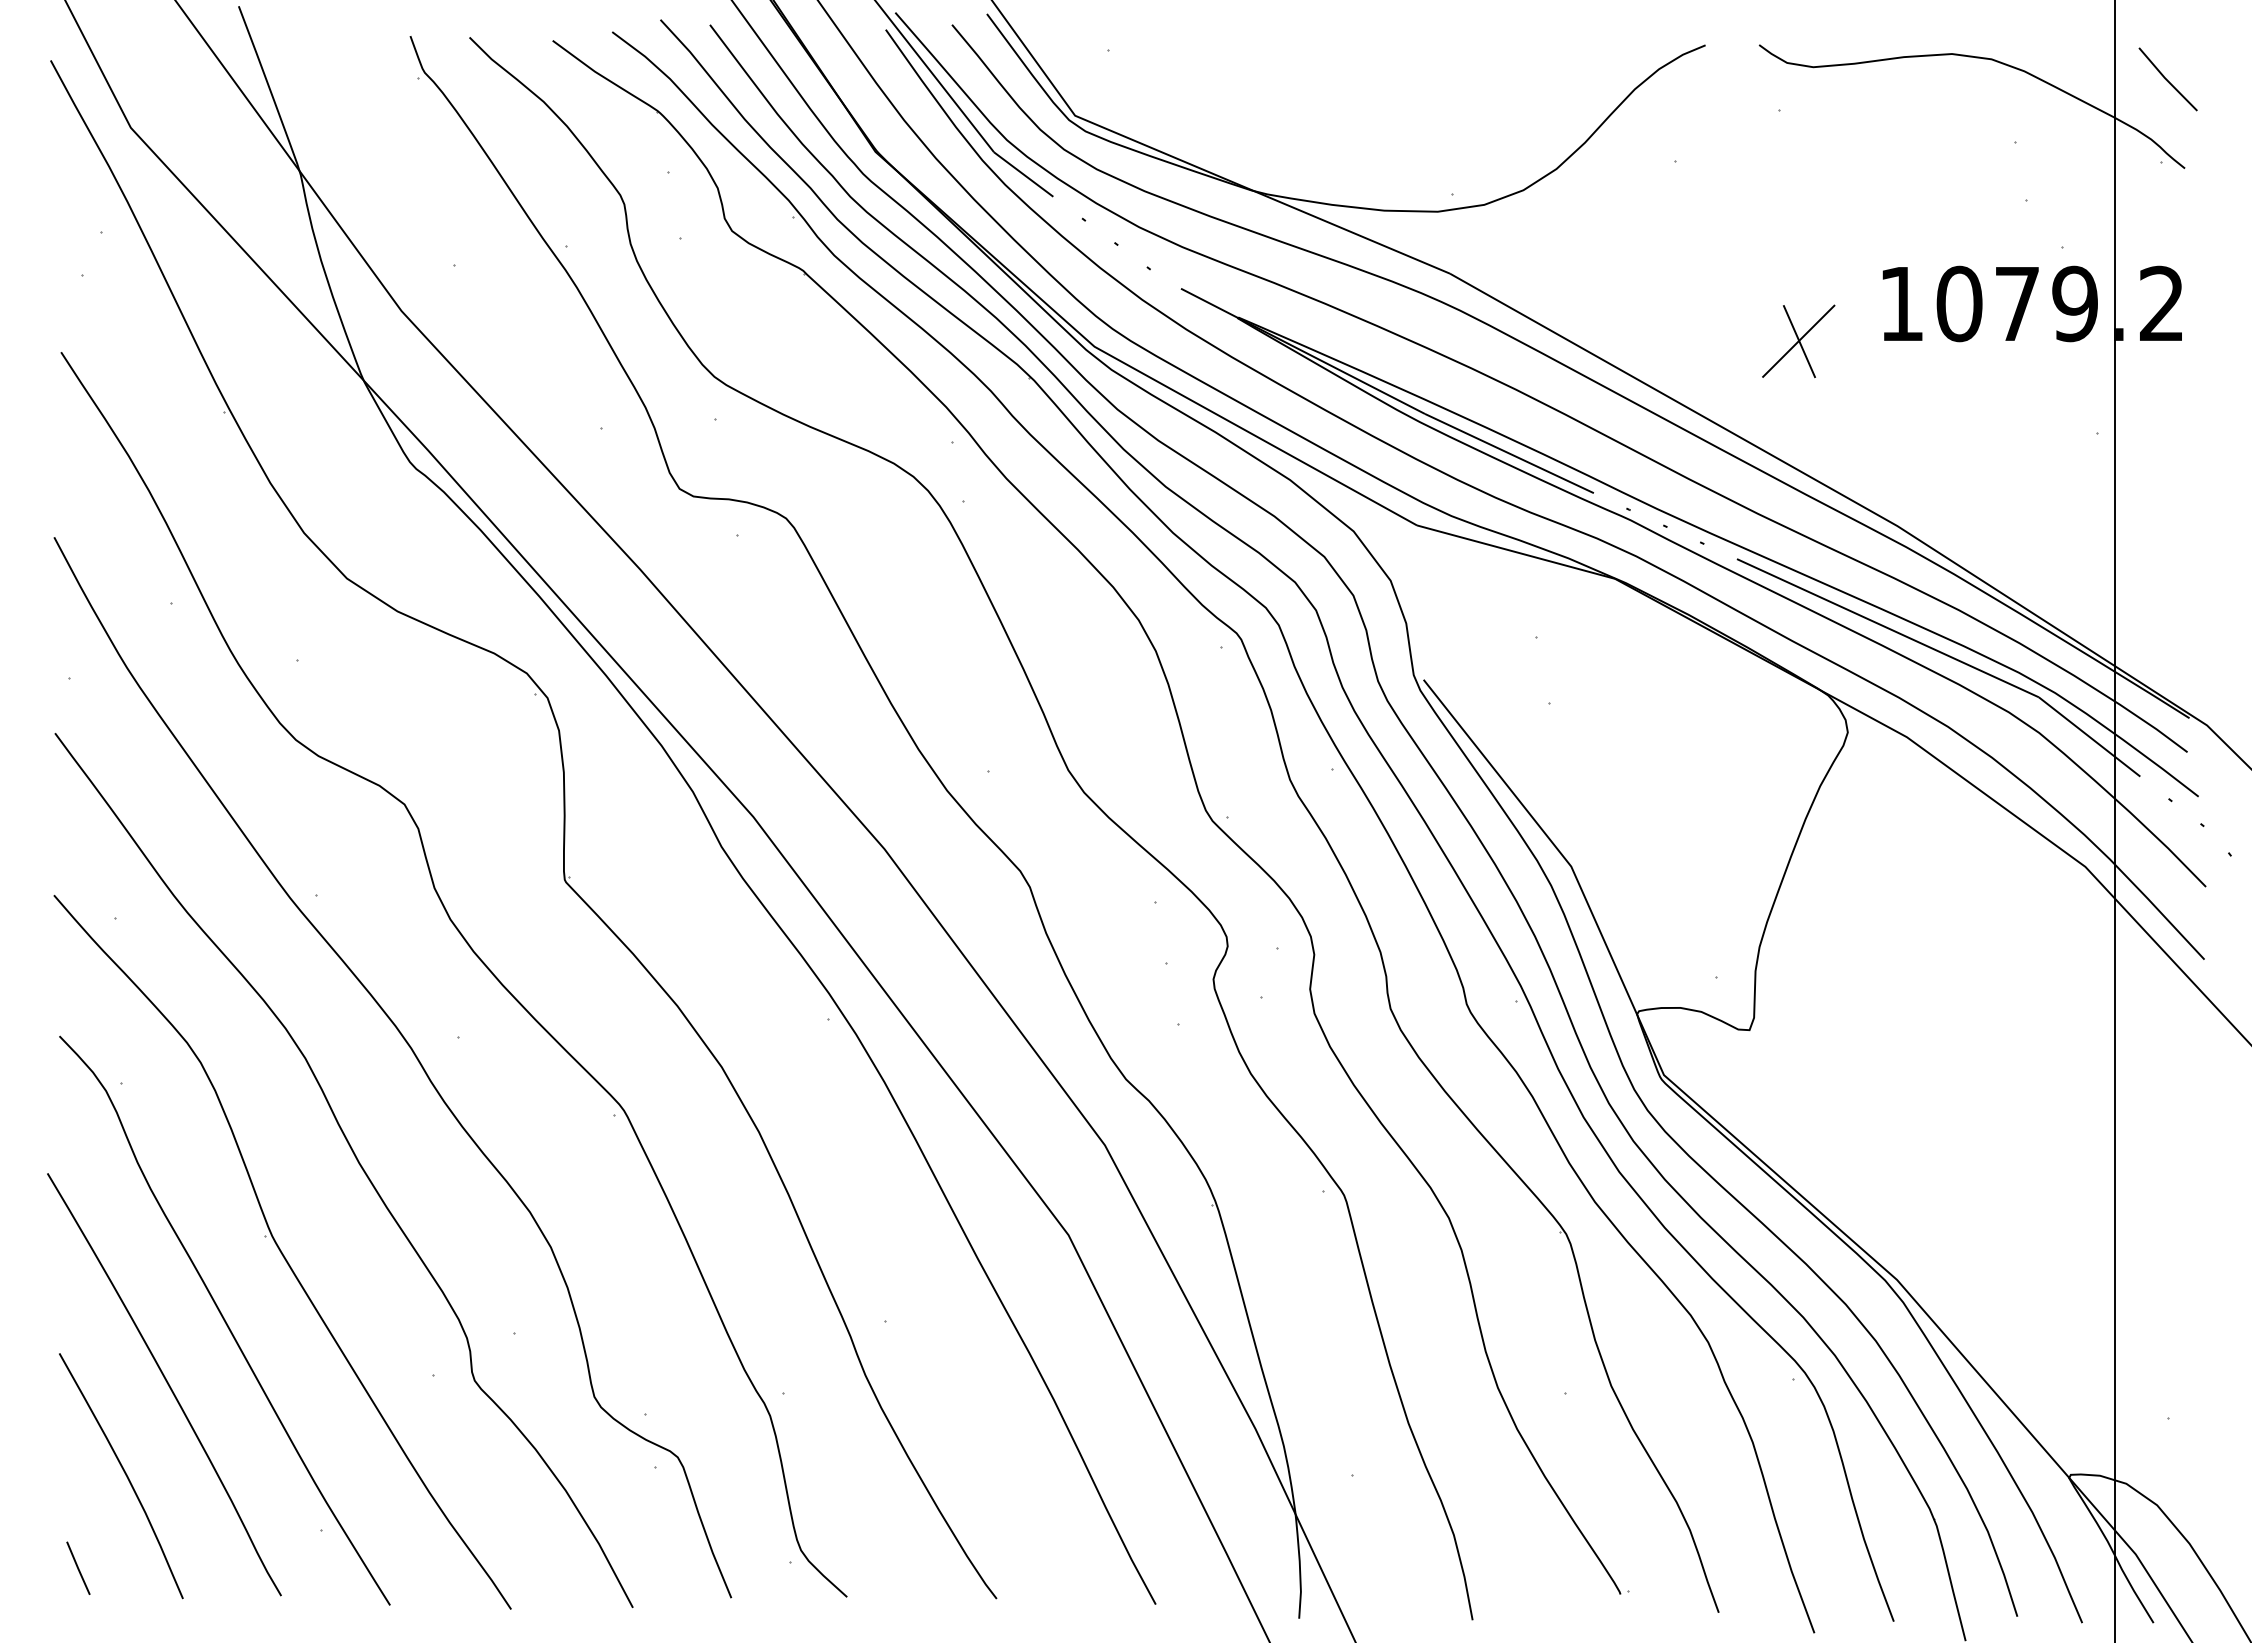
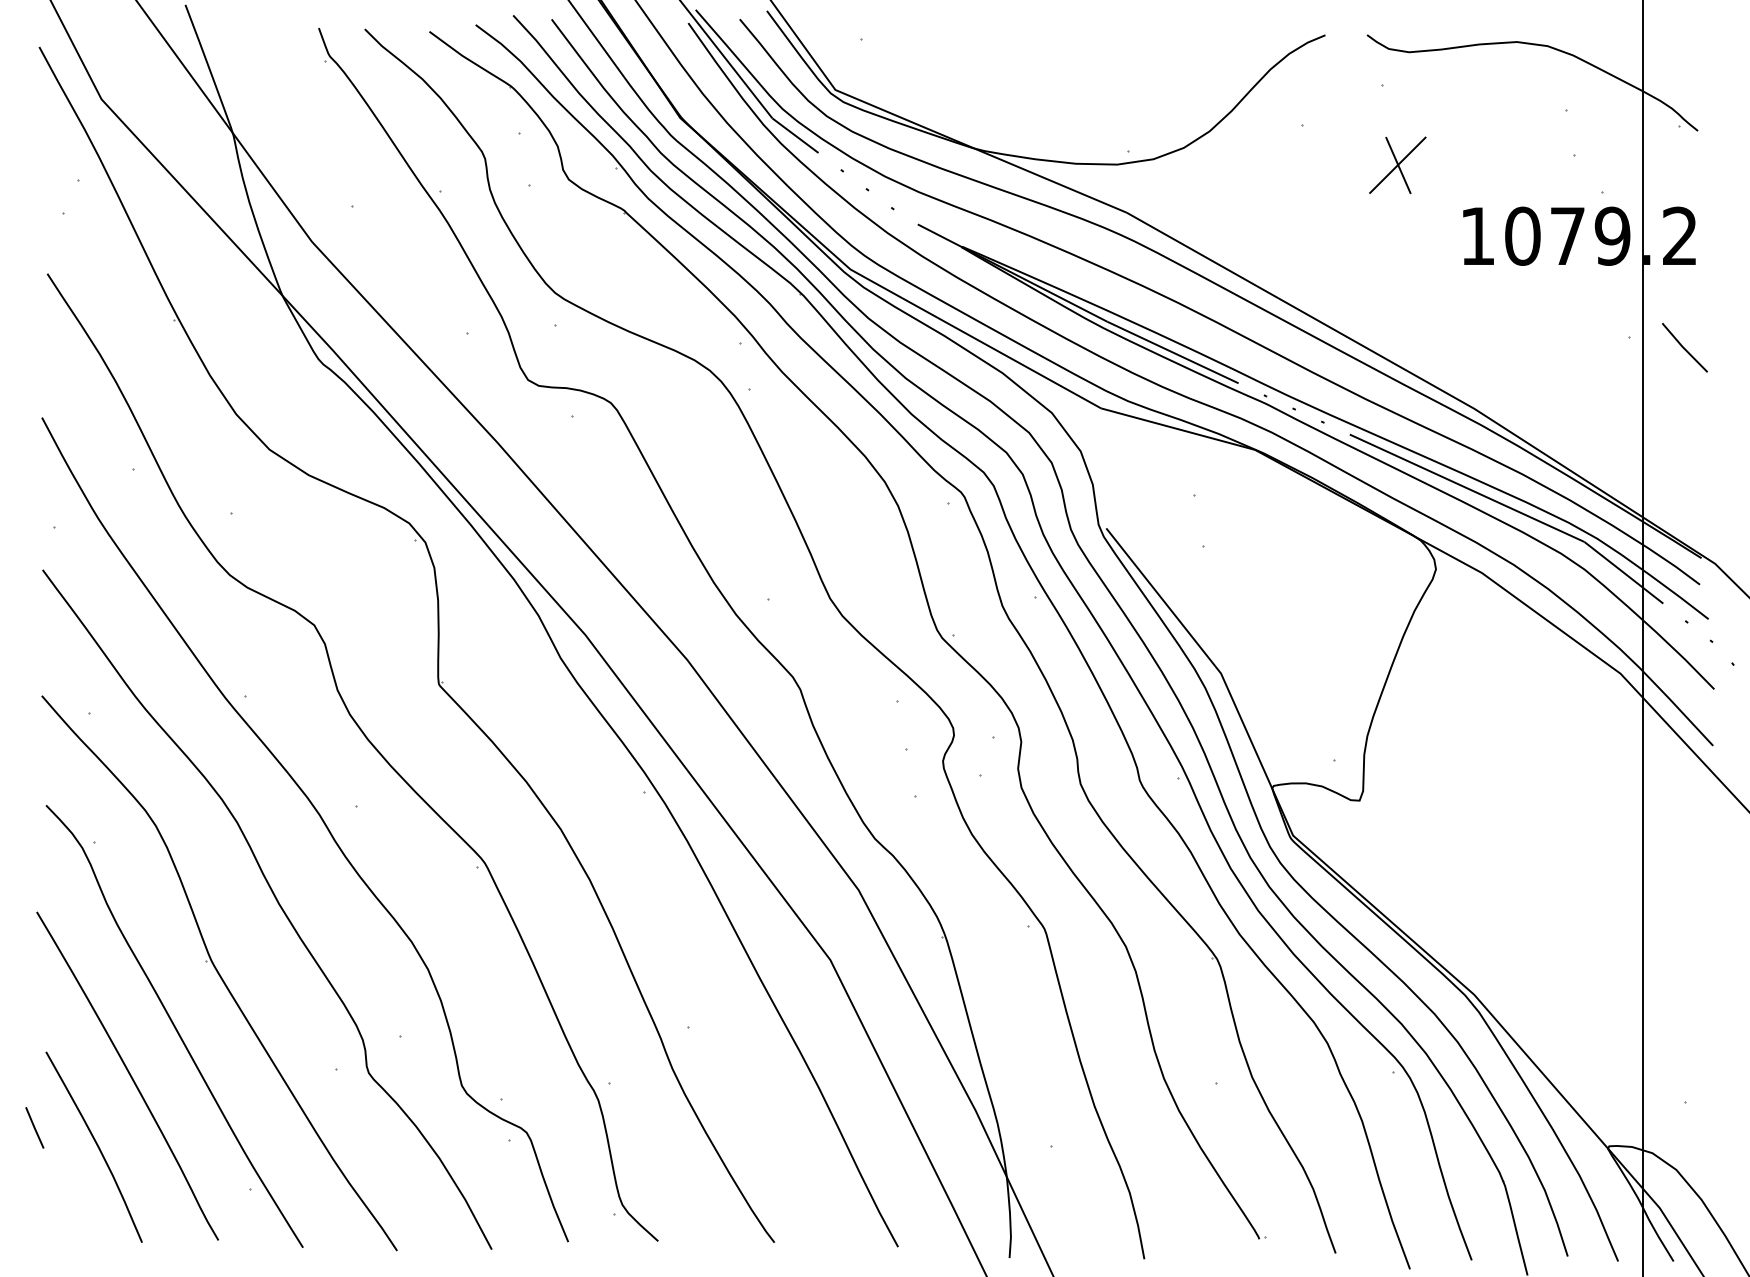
line: (2167, 79) -> (1684, 347), moved
part: (1798, 341) -> (1397, 165), moved
line: (77, 1567) -> (34, 1127), moved

